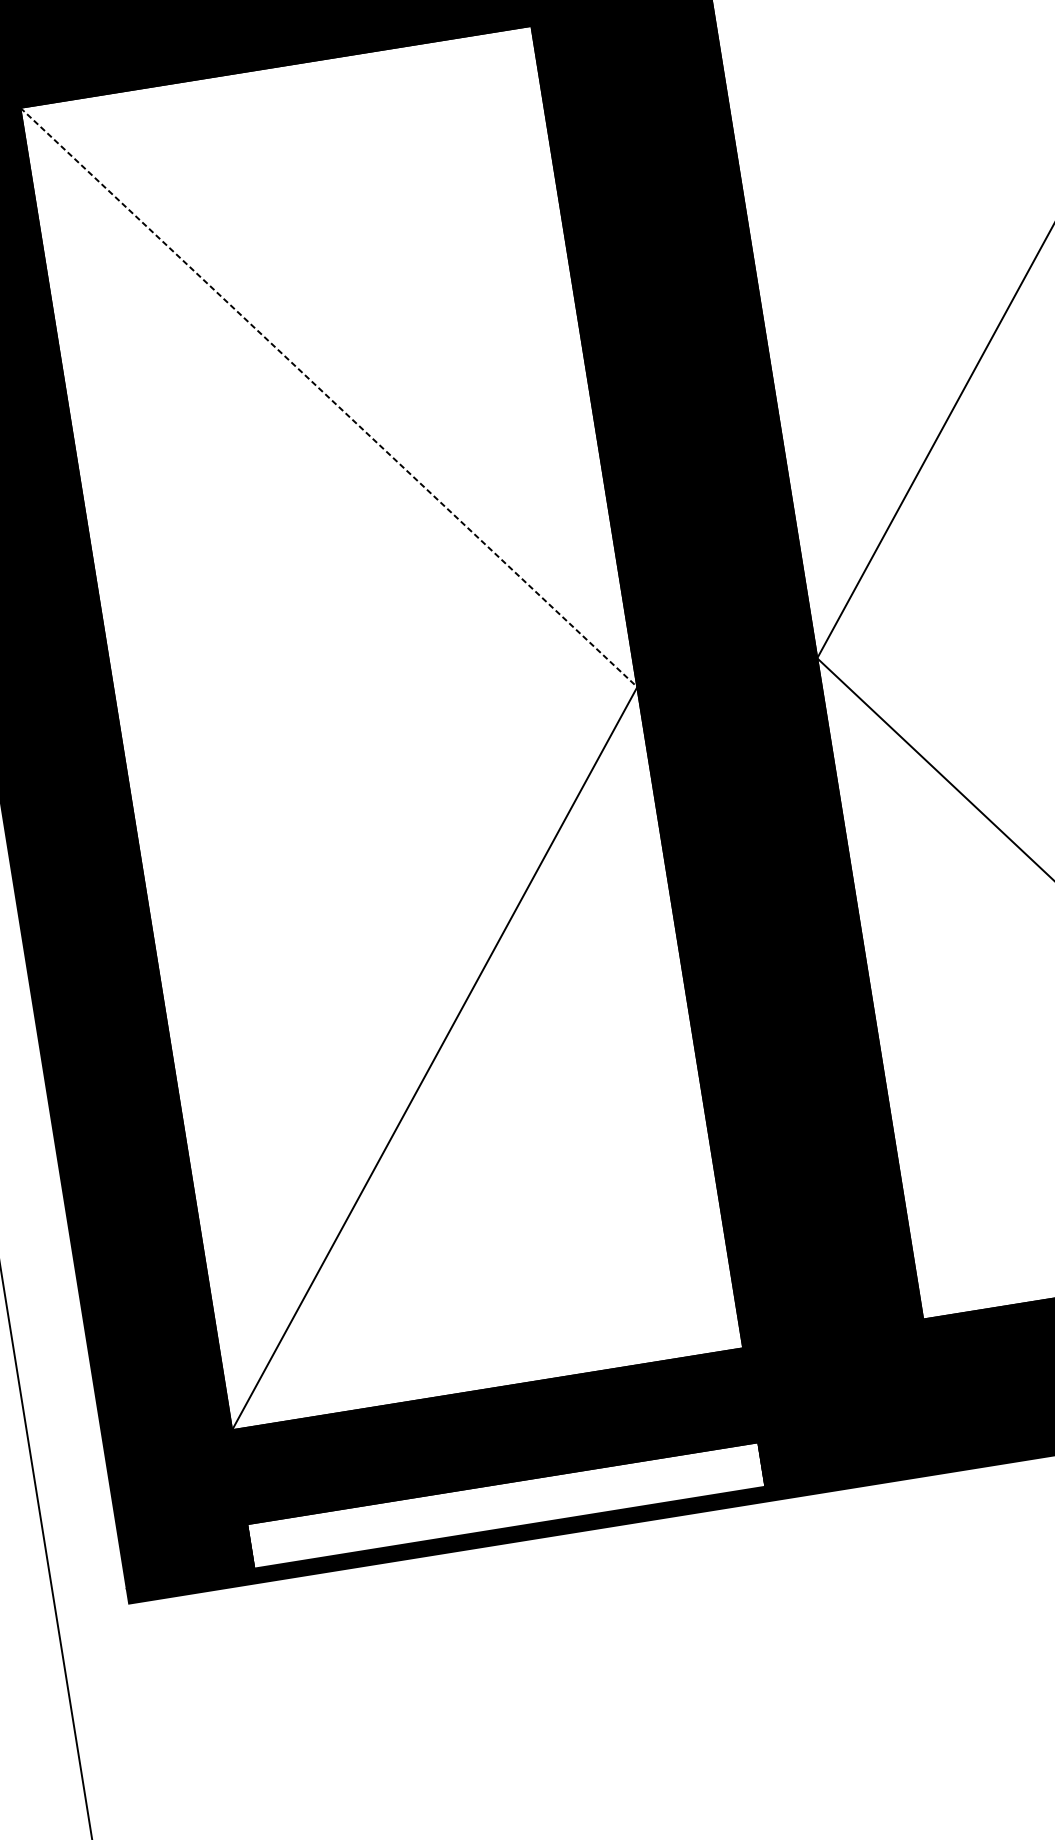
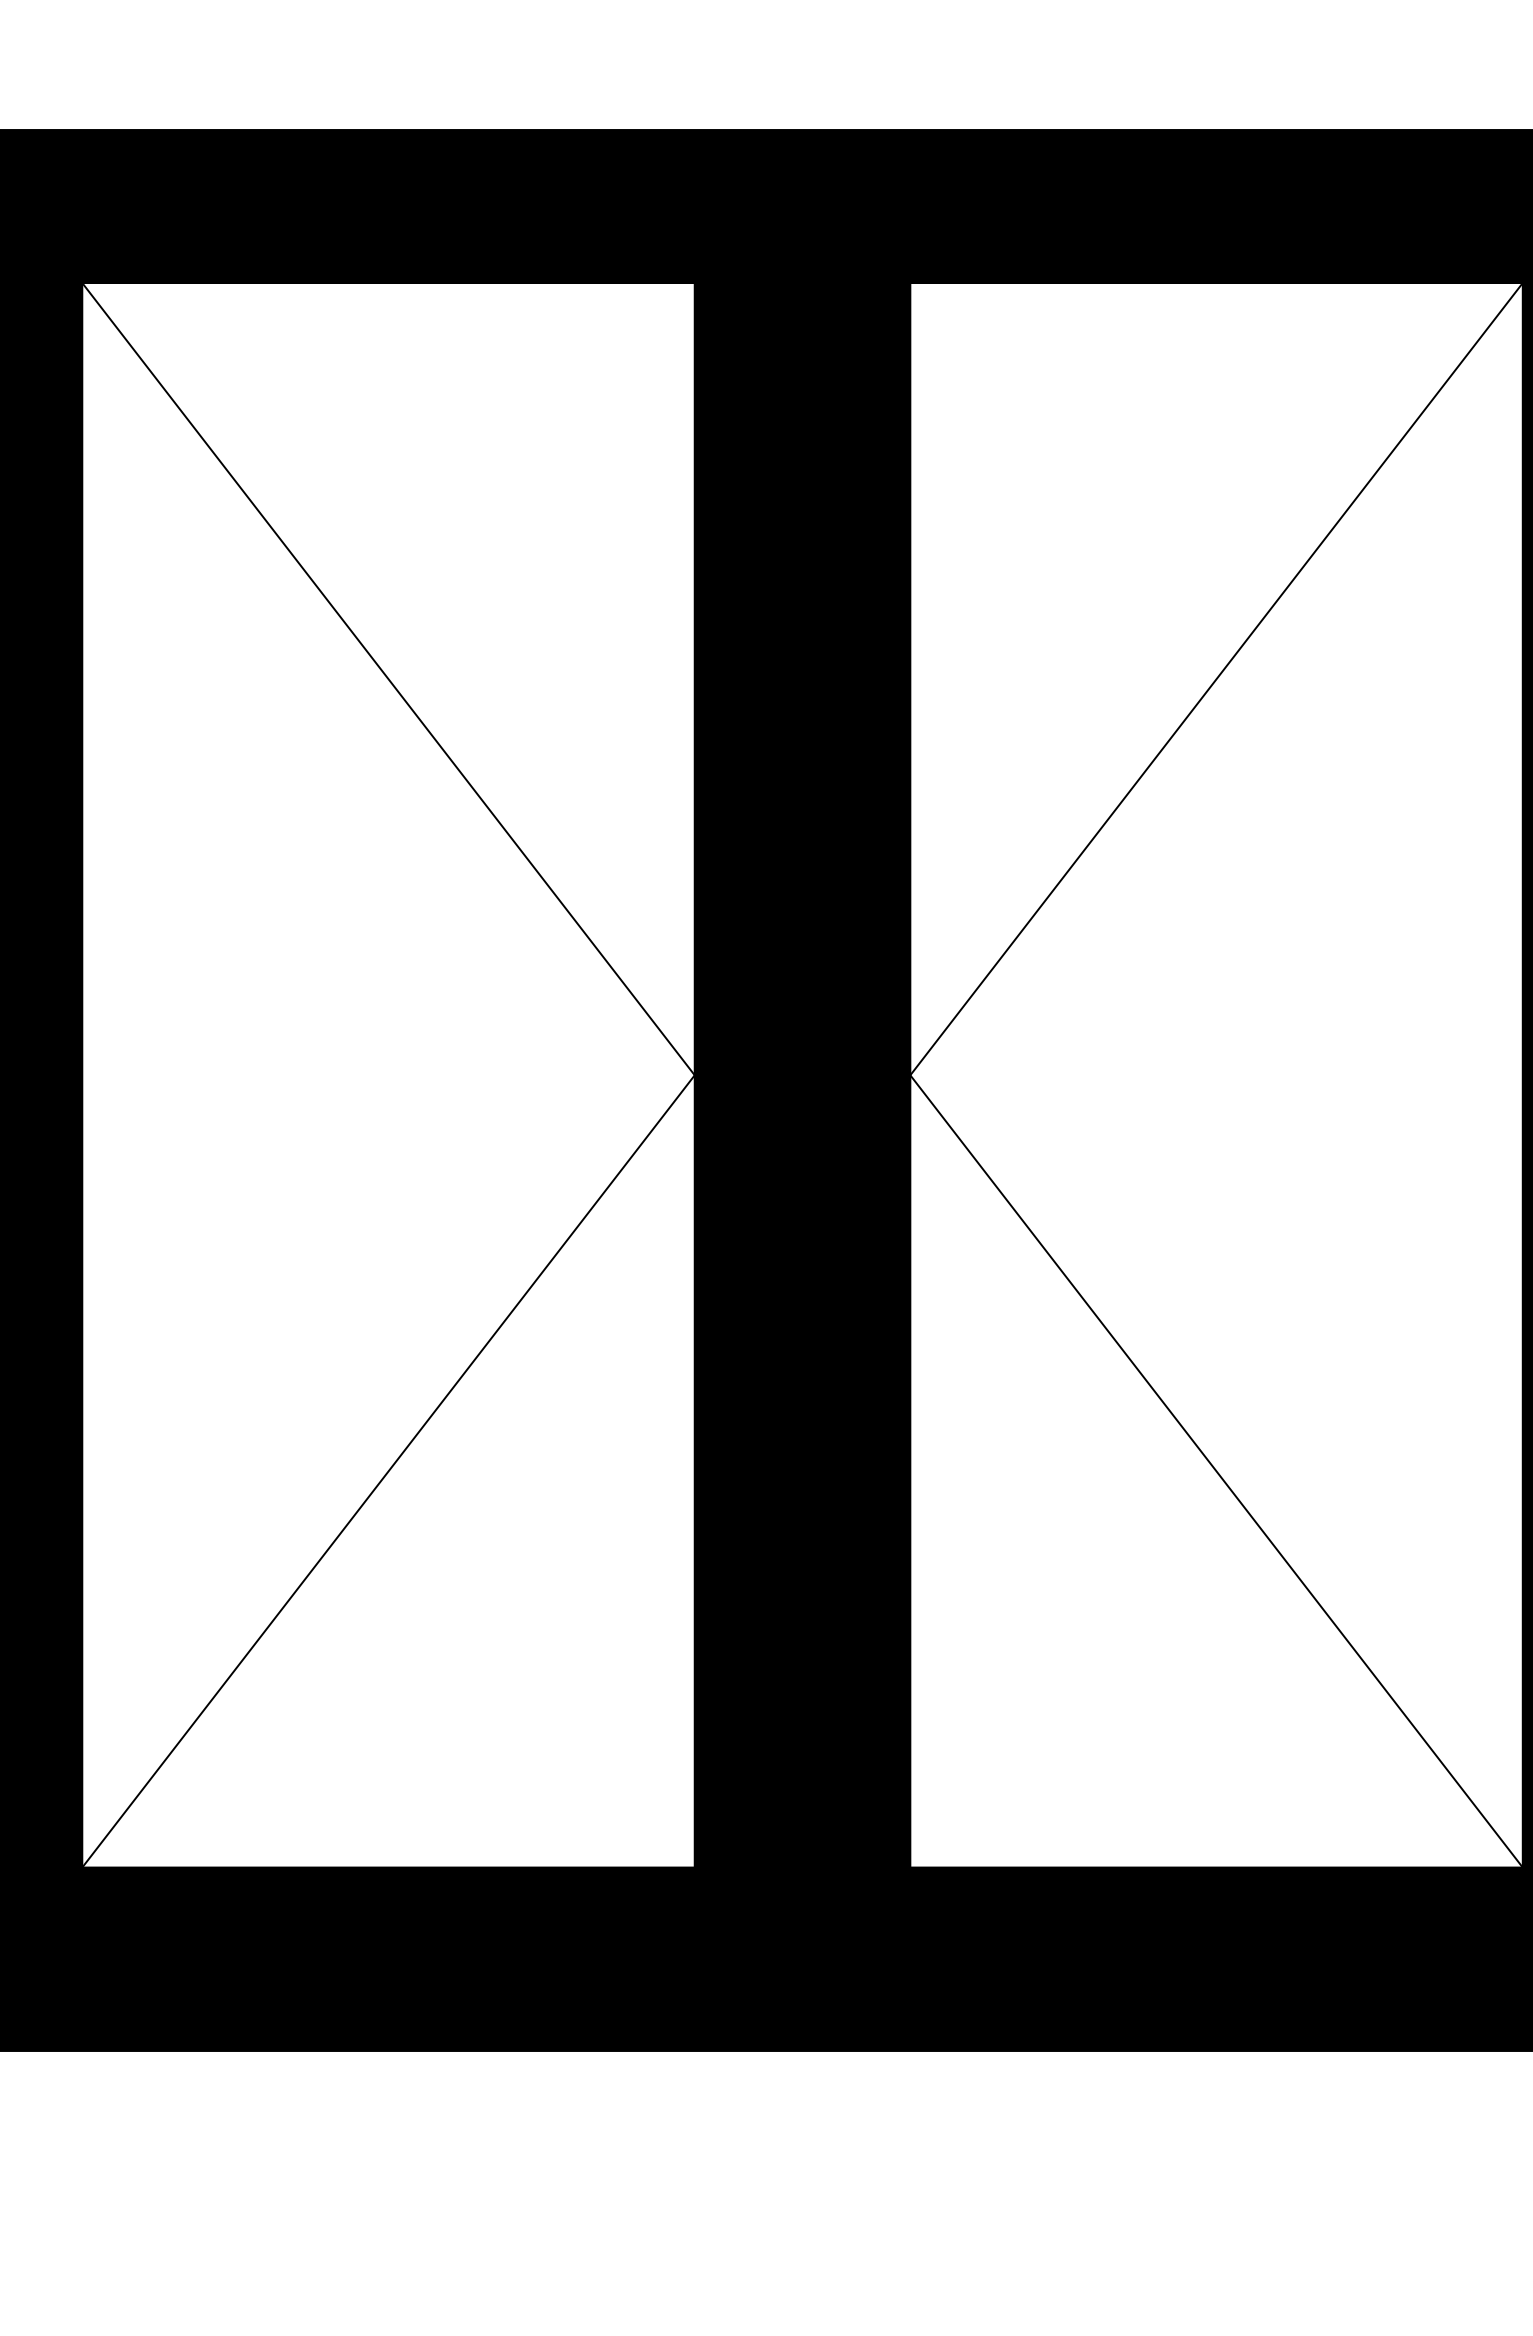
line: (328, 397) -> (388, 679), dashed -> solid
fill: (506, 1508) -> (388, 2010), added

